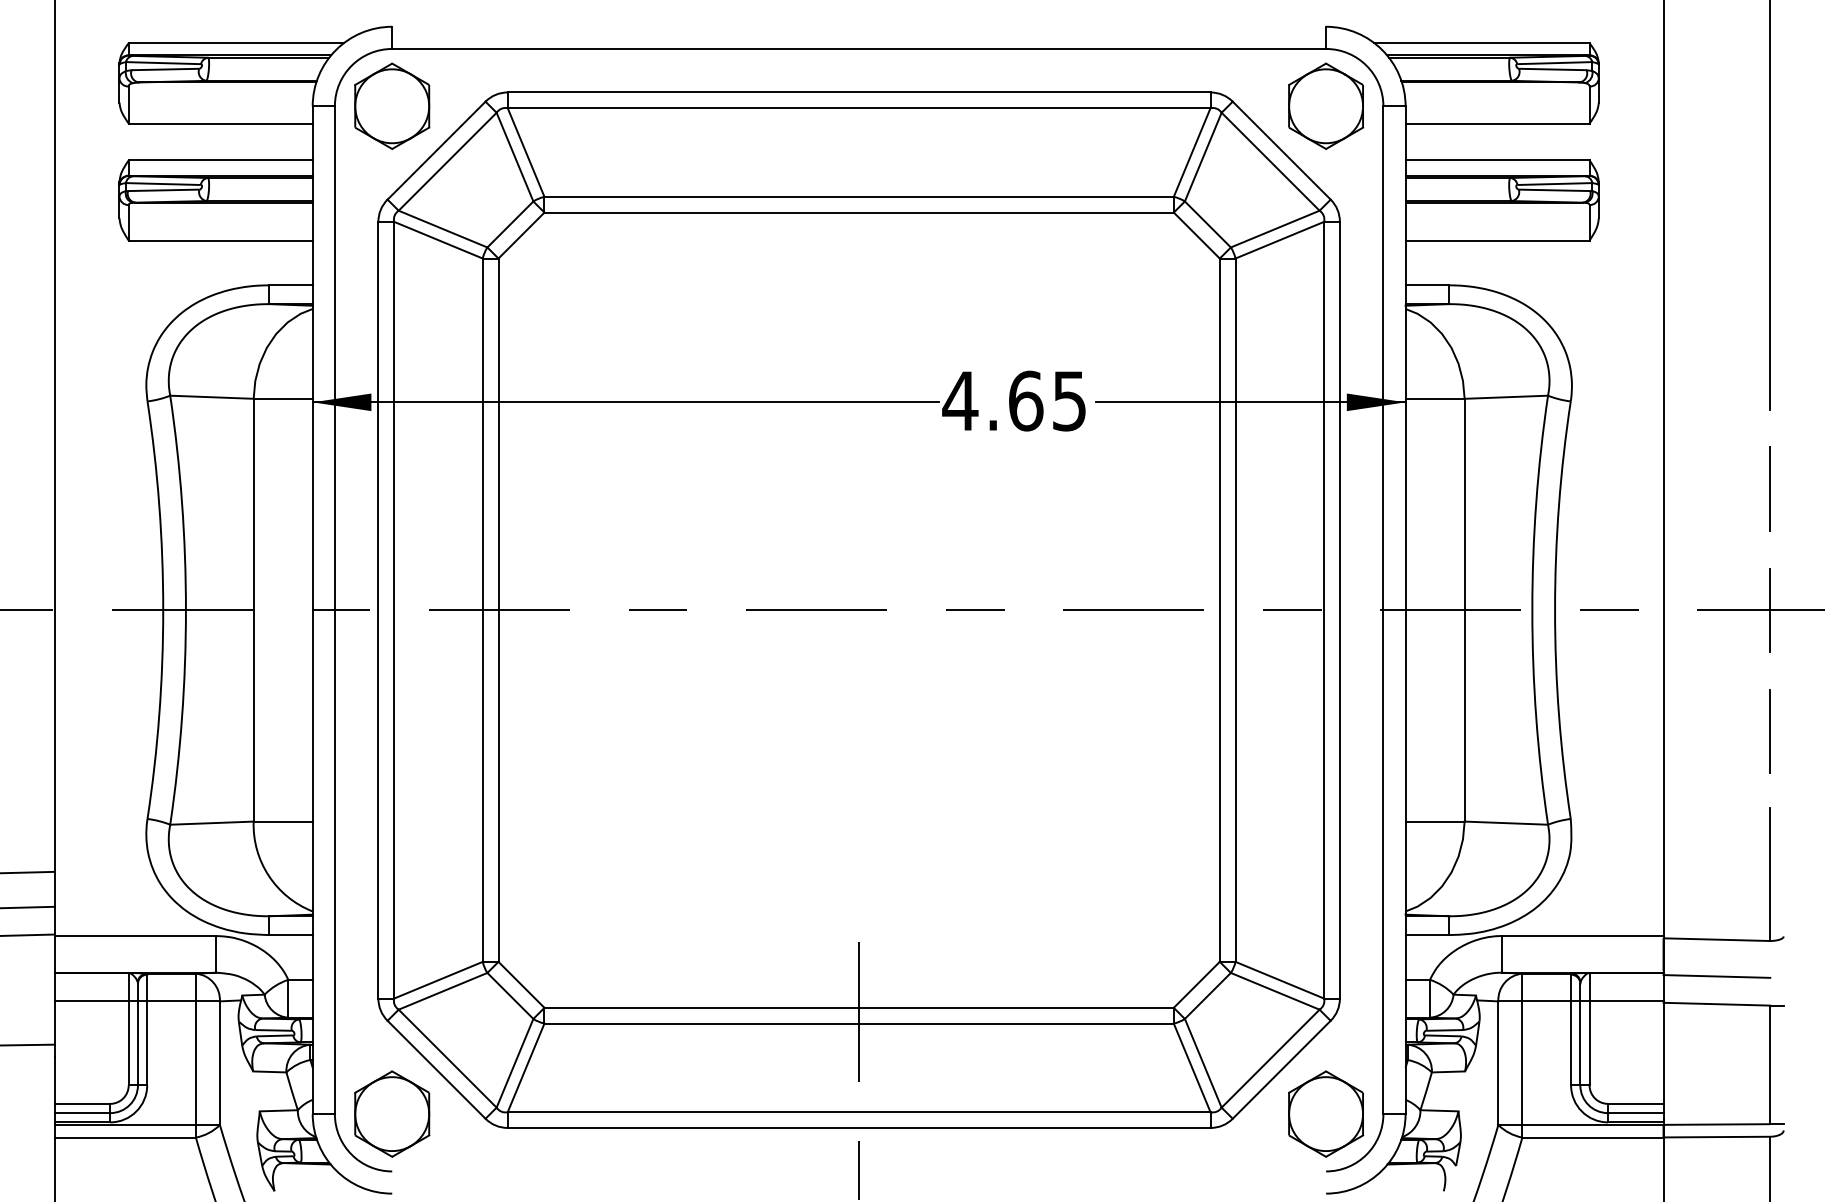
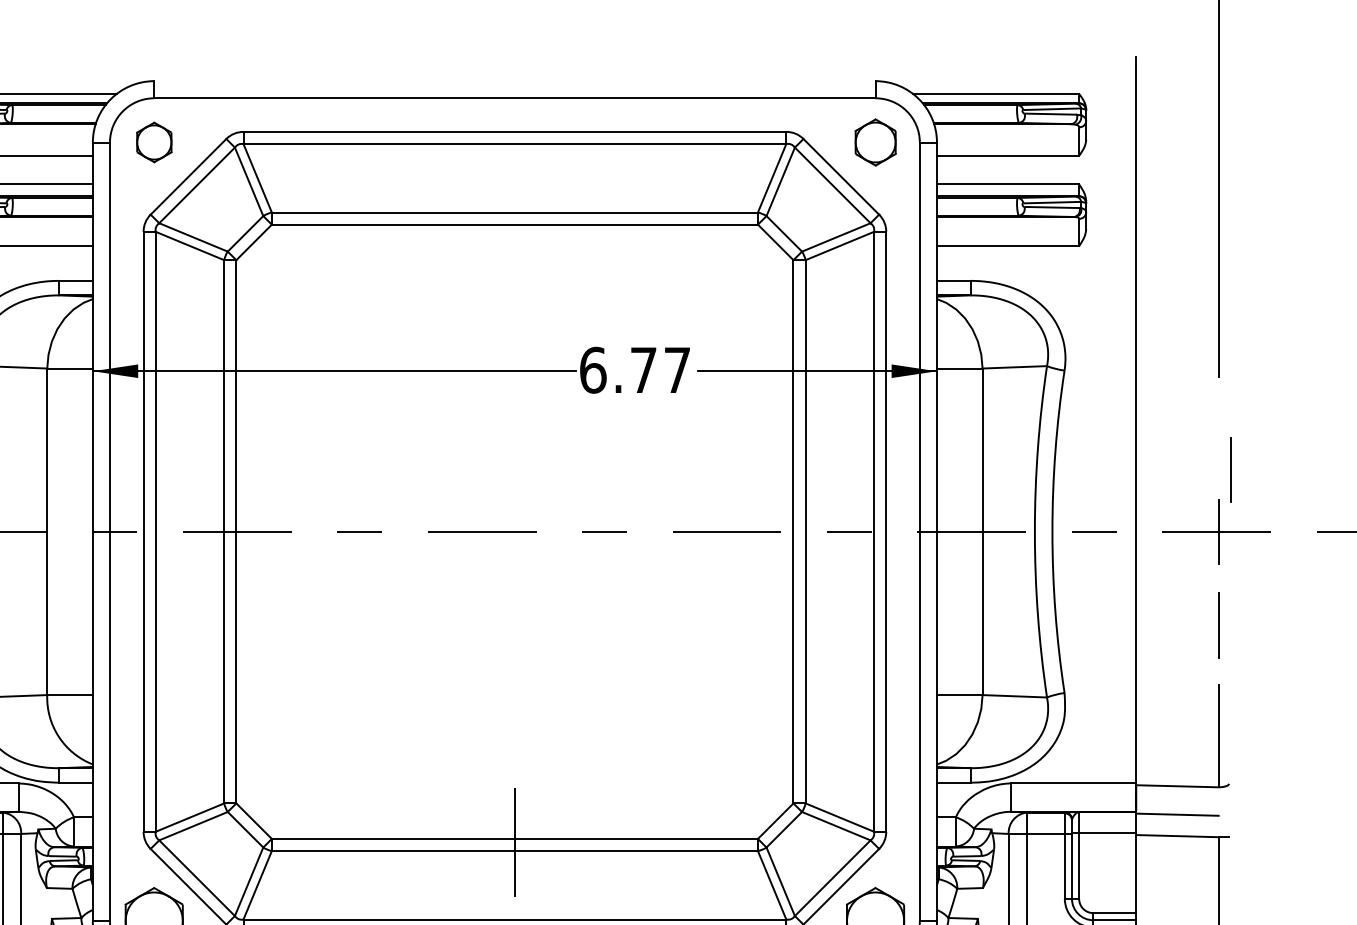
part: (392, 105) -> (154, 141), size x0.6
part: (1326, 105) -> (875, 141), size x0.7
text: (1013, 400) -> (634, 369), 4.65 -> 6.77
line: (1769, 488) -> (1230, 469), moved

